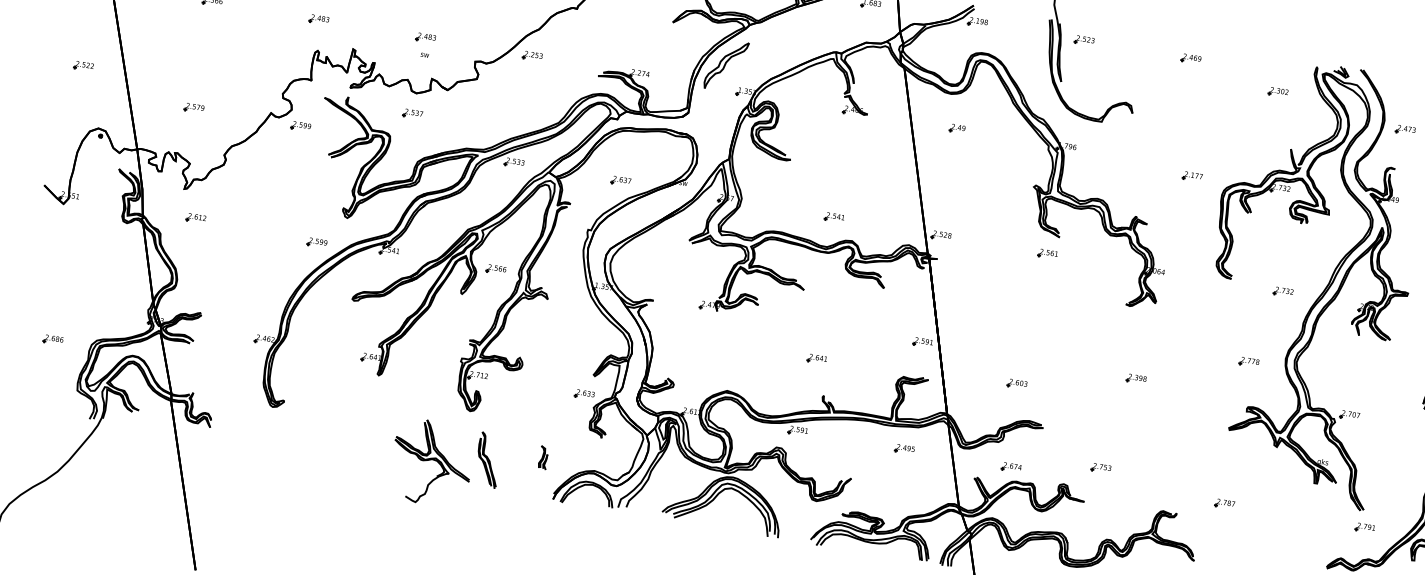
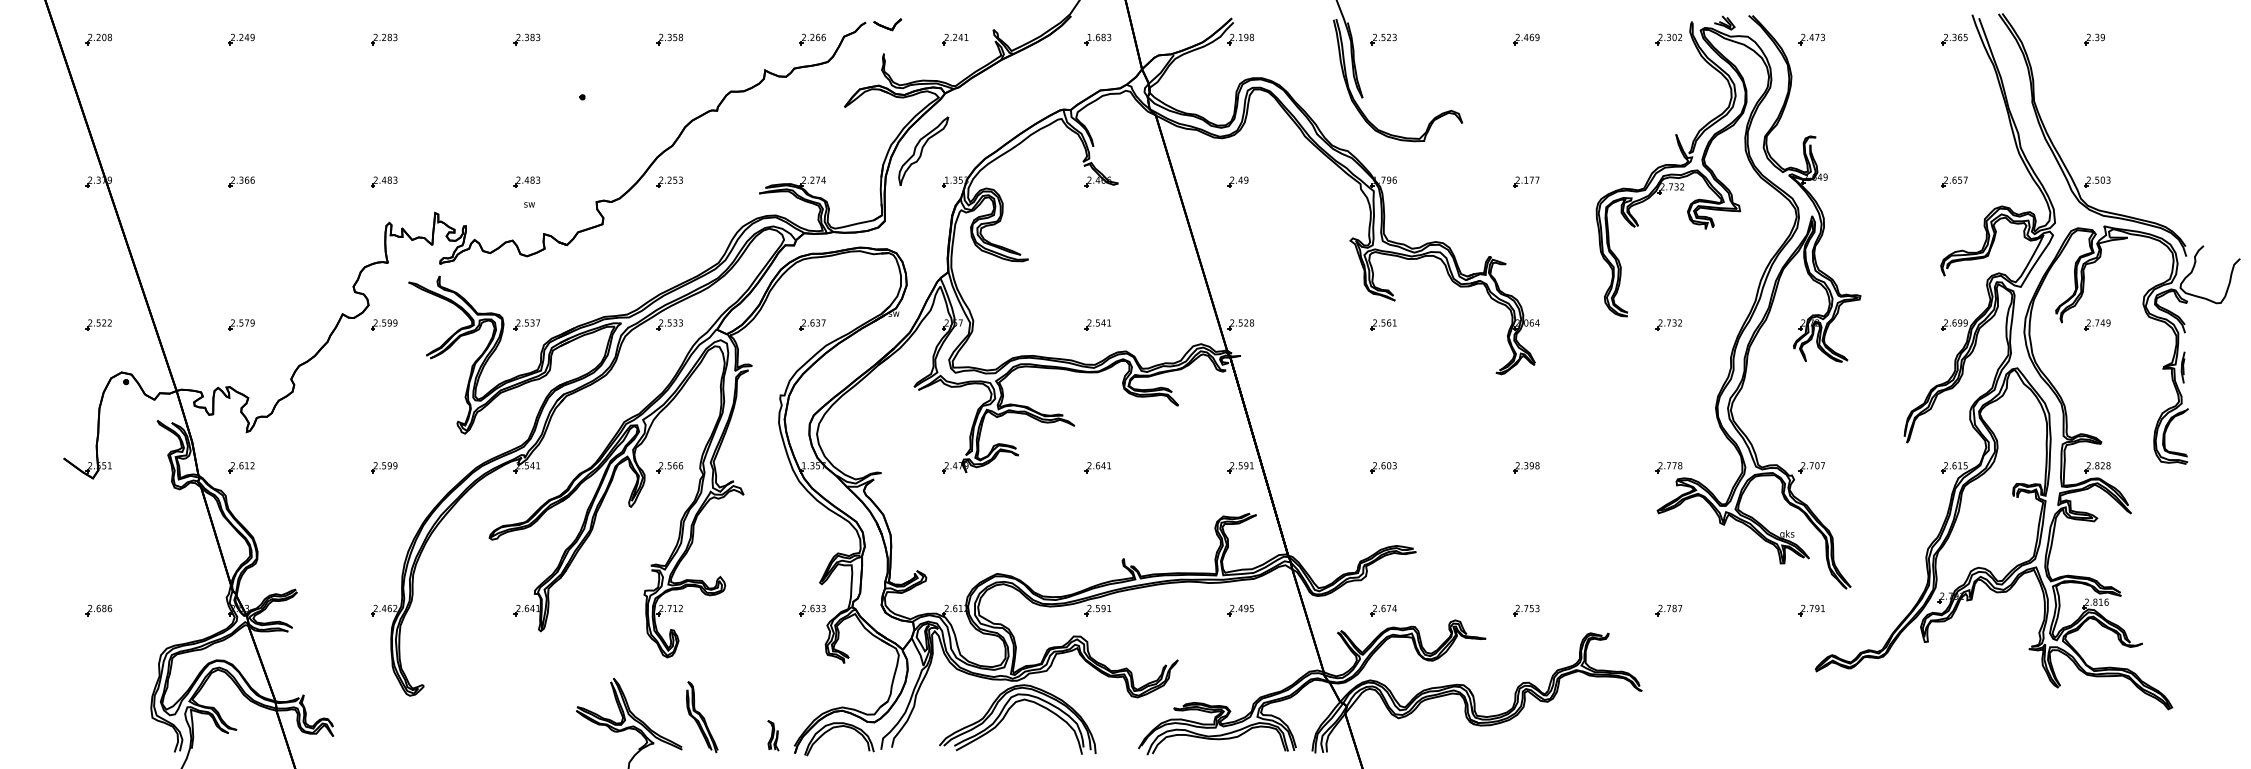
part: (83, 65) -> (98, 324), moved
part: (1277, 92) -> (1668, 39), moved
part: (412, 113) -> (526, 324), moved
part: (1405, 130) -> (1811, 39), moved
part: (1192, 176) -> (1526, 181), moved
part: (196, 218) -> (241, 467), moved
part: (317, 242) -> (384, 467), moved
part: (1283, 291) -> (1668, 324), moved
part: (53, 339) -> (98, 610), moved
part: (816, 358) -> (1097, 467), moved
part: (1248, 361) -> (1668, 467), moved
part: (1017, 383) -> (1383, 467), moved
part: (543, 457) -> (773, 735), moved
part: (1101, 468) -> (1526, 610), moved
part: (1365, 528) -> (1811, 610), moved

